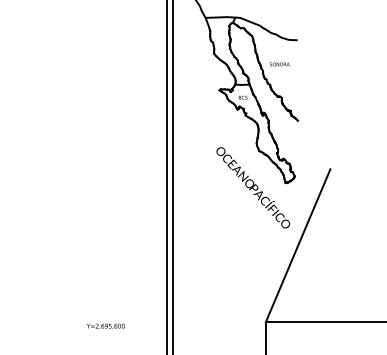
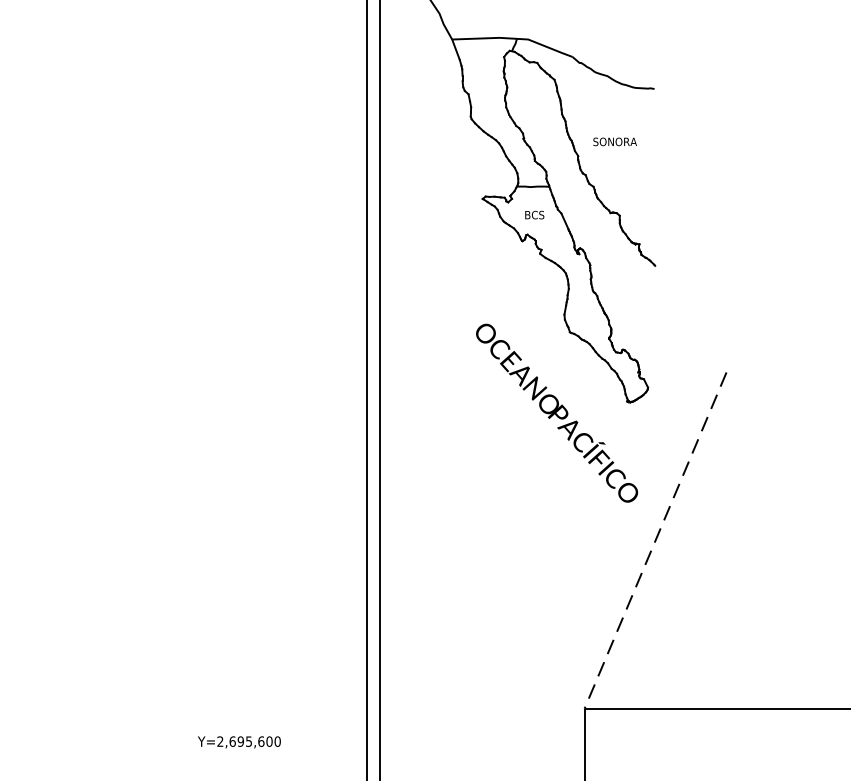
line: (297, 246) -> (654, 542), solid -> dashed
text: (105, 326) -> (238, 742), moved

